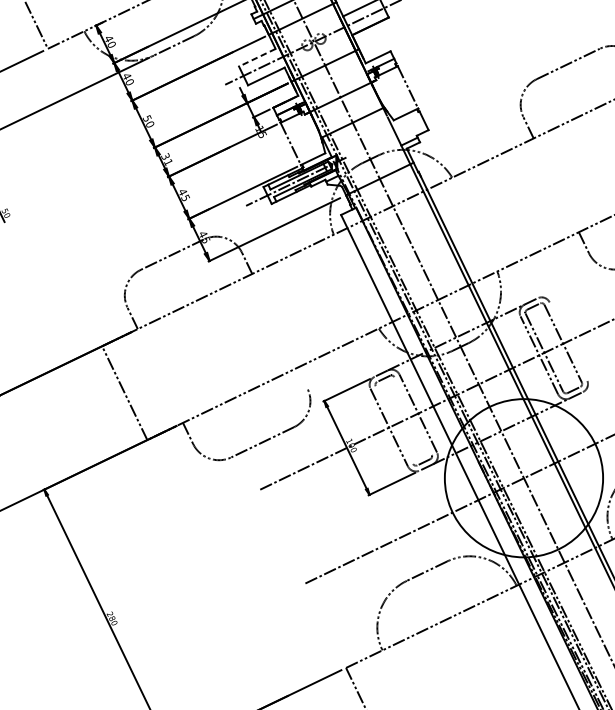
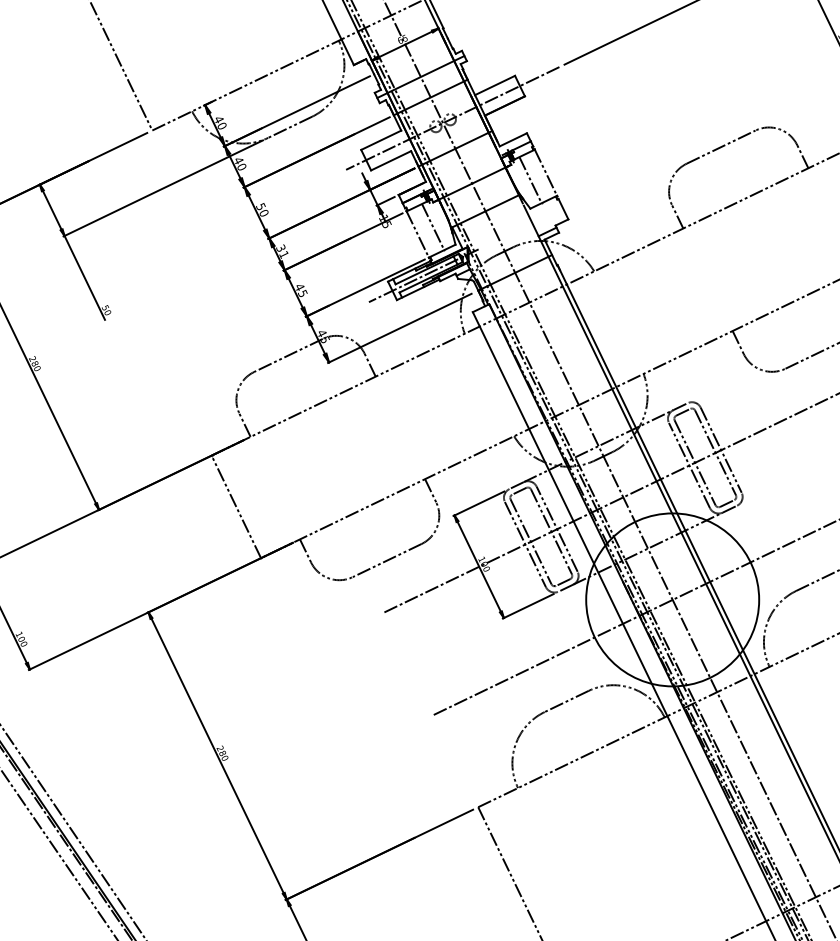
line: (256, 57) -> (380, 140), dashed -> solid
line: (393, 94) -> (530, 180), added
line: (305, 137) -> (433, 227), added
line: (567, 340) -> (720, 449), added
line: (302, 378) -> (430, 490), added
line: (413, 415) -> (551, 531), added
line: (393, 424) -> (530, 541), added

